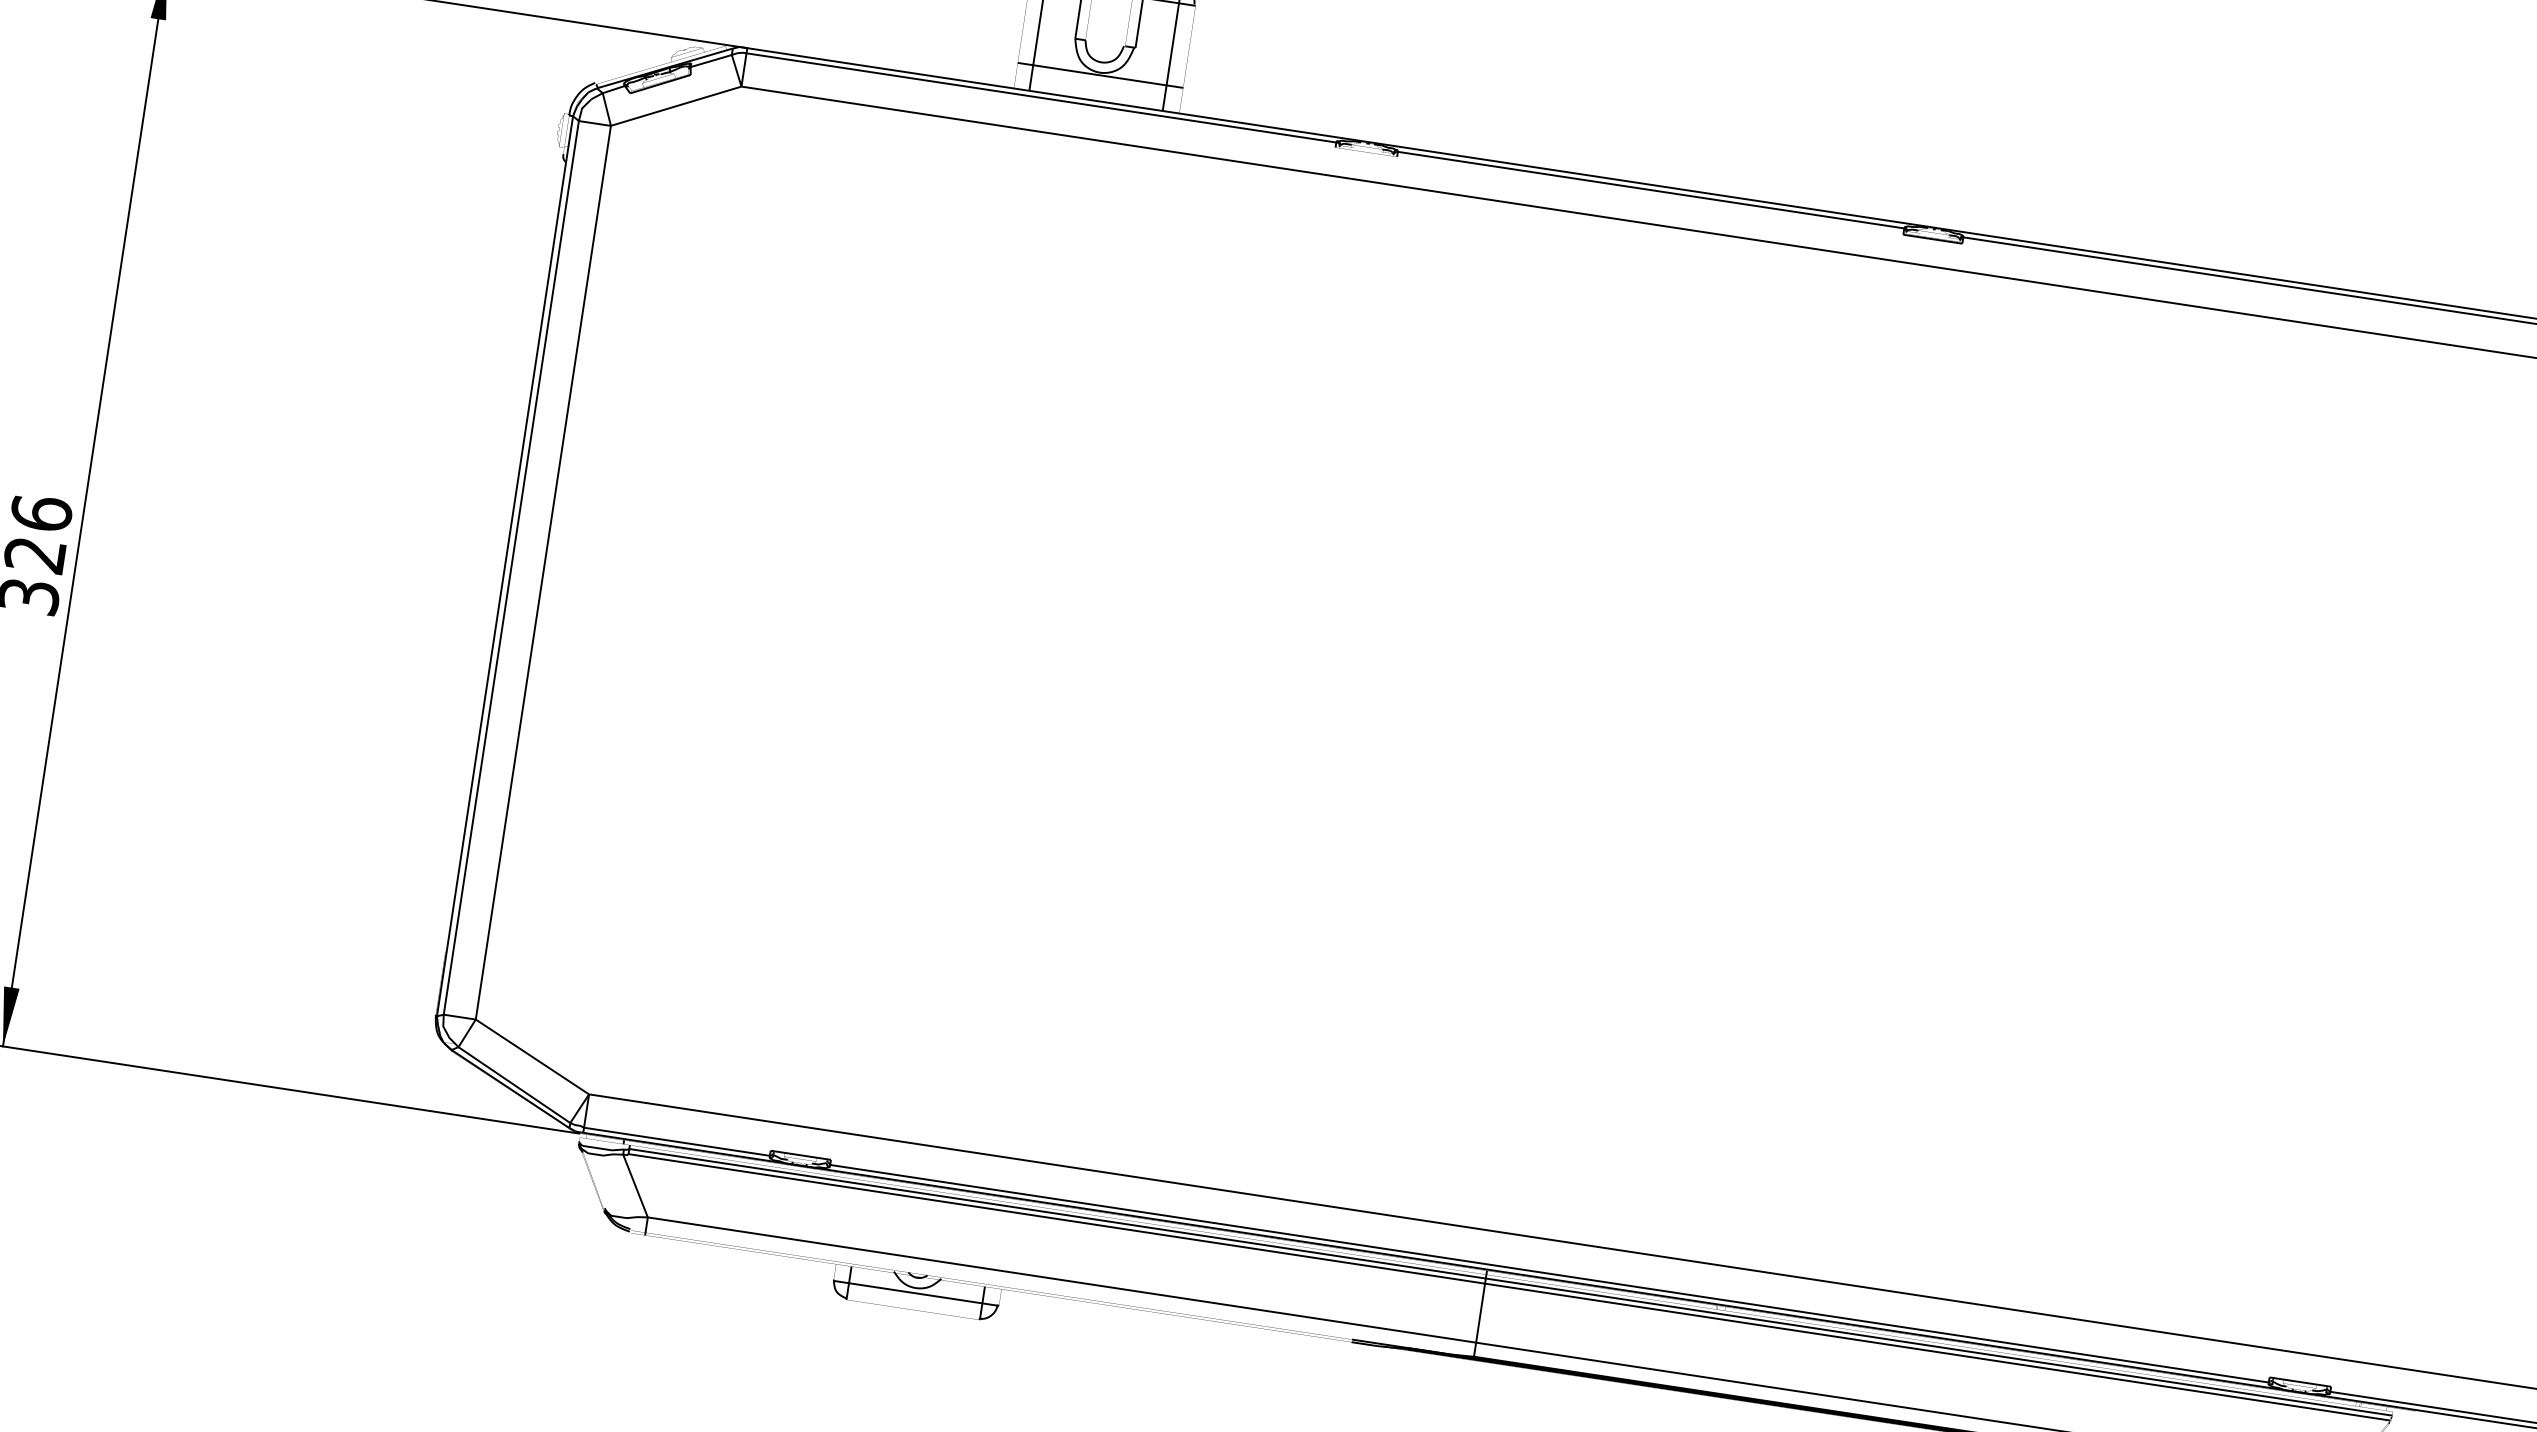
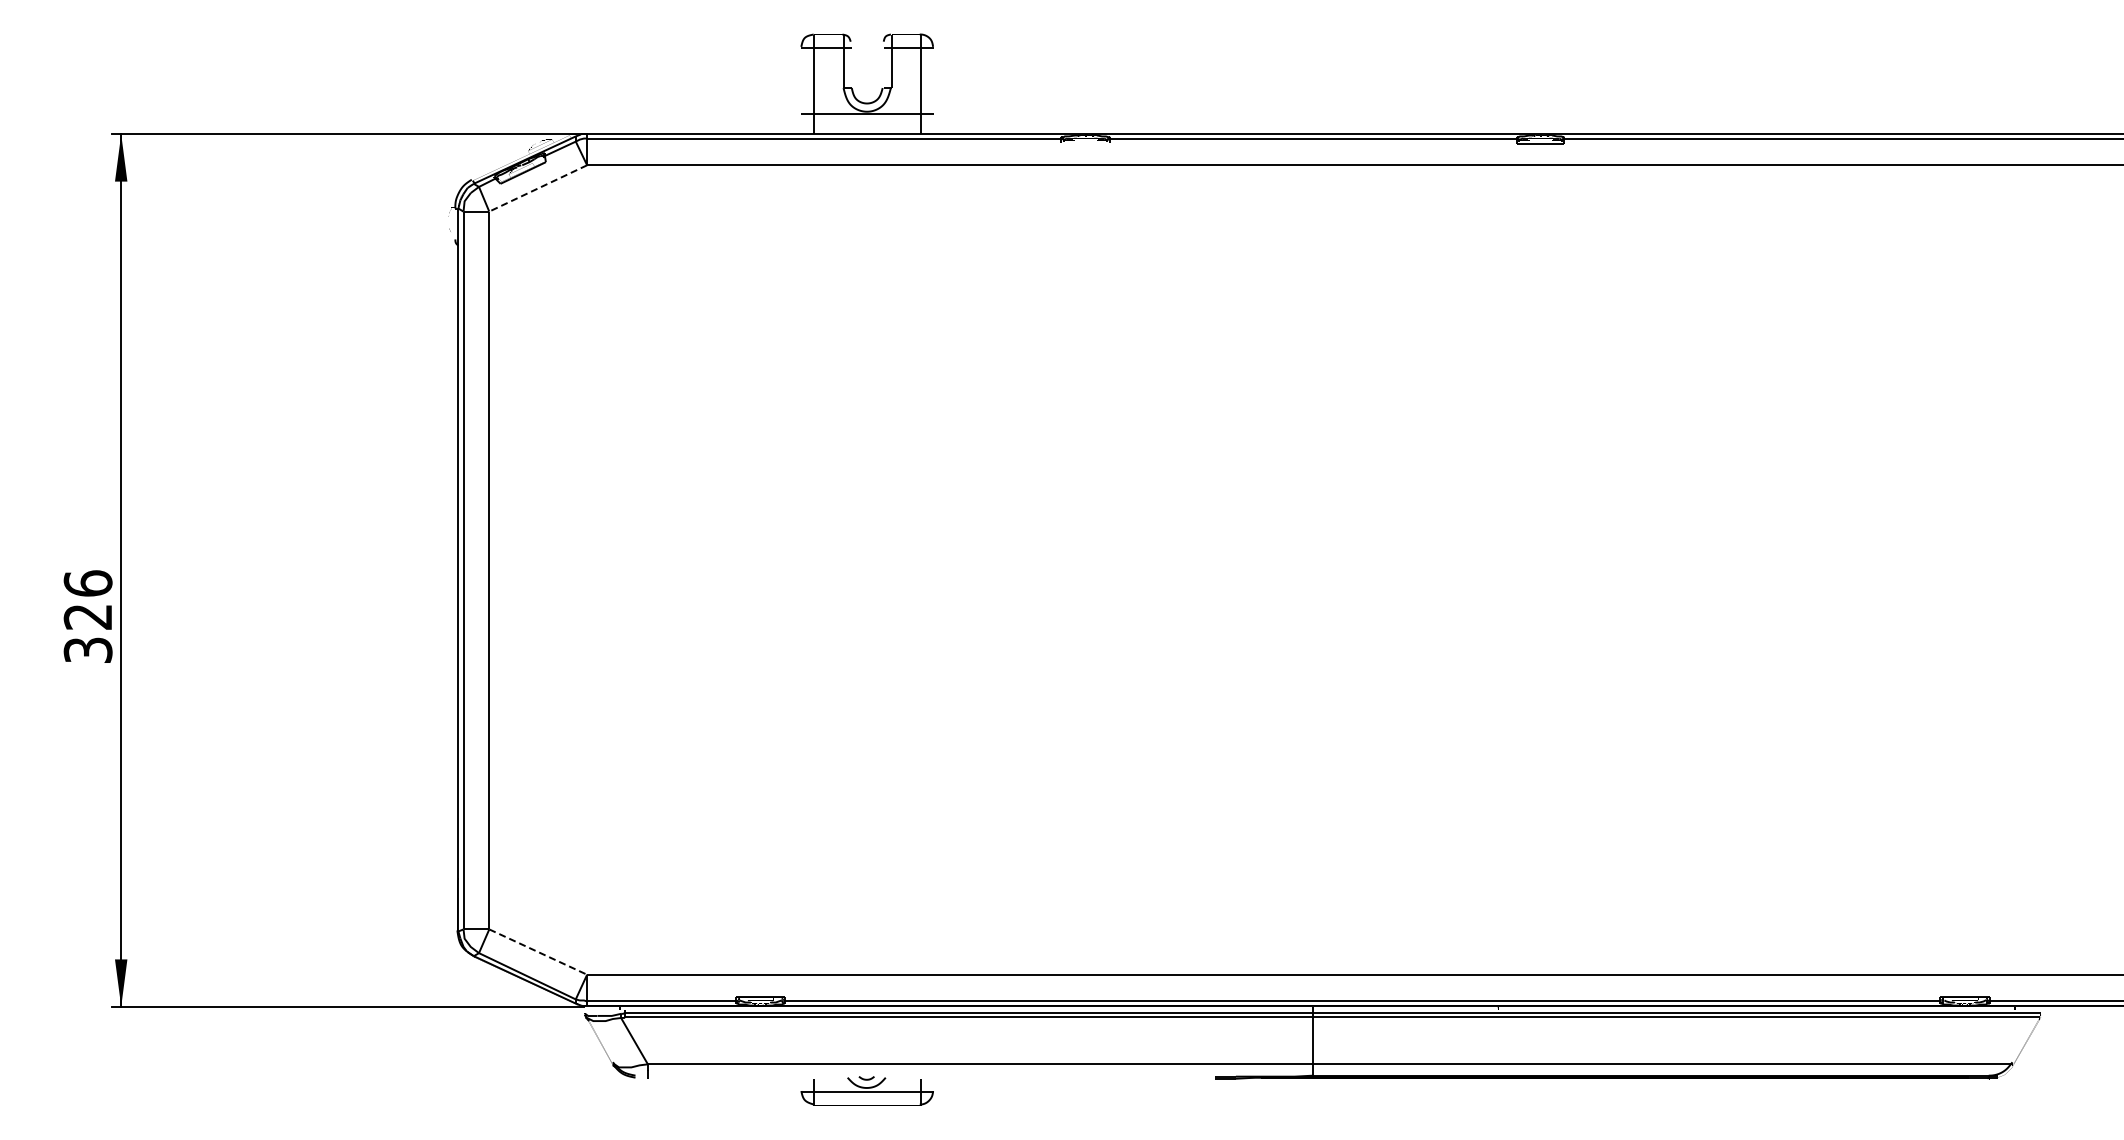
line: (675, 106) -> (537, 188), solid -> dashed
line: (532, 1057) -> (538, 952), solid -> dashed

